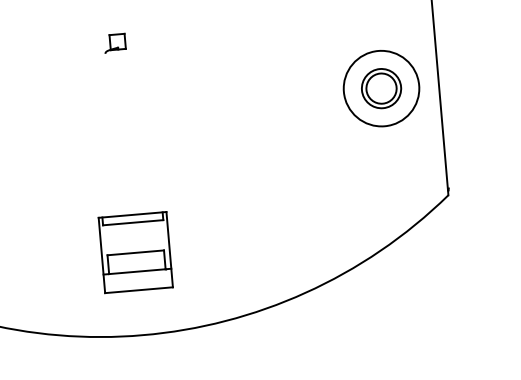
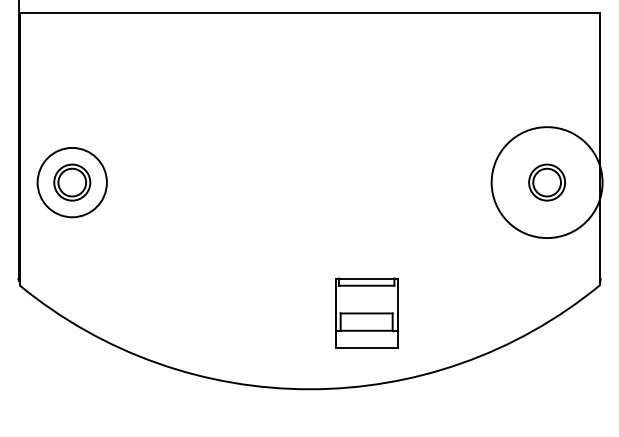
part: (114, 43) -> (306, 120), removed
circle: (380, 88) -> (546, 182), size x1.6
part: (135, 251) -> (366, 312), moved

